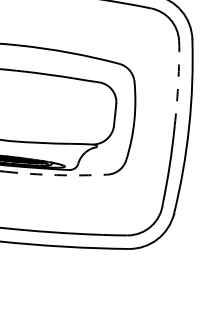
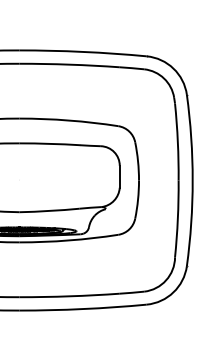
arc: (177, 86) -> (177, 142), dashed -> solid
arc: (56, 175) -> (69, 240), dashed -> solid

